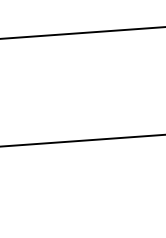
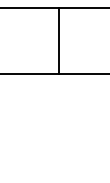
line: (83, 85) -> (59, 40), added

